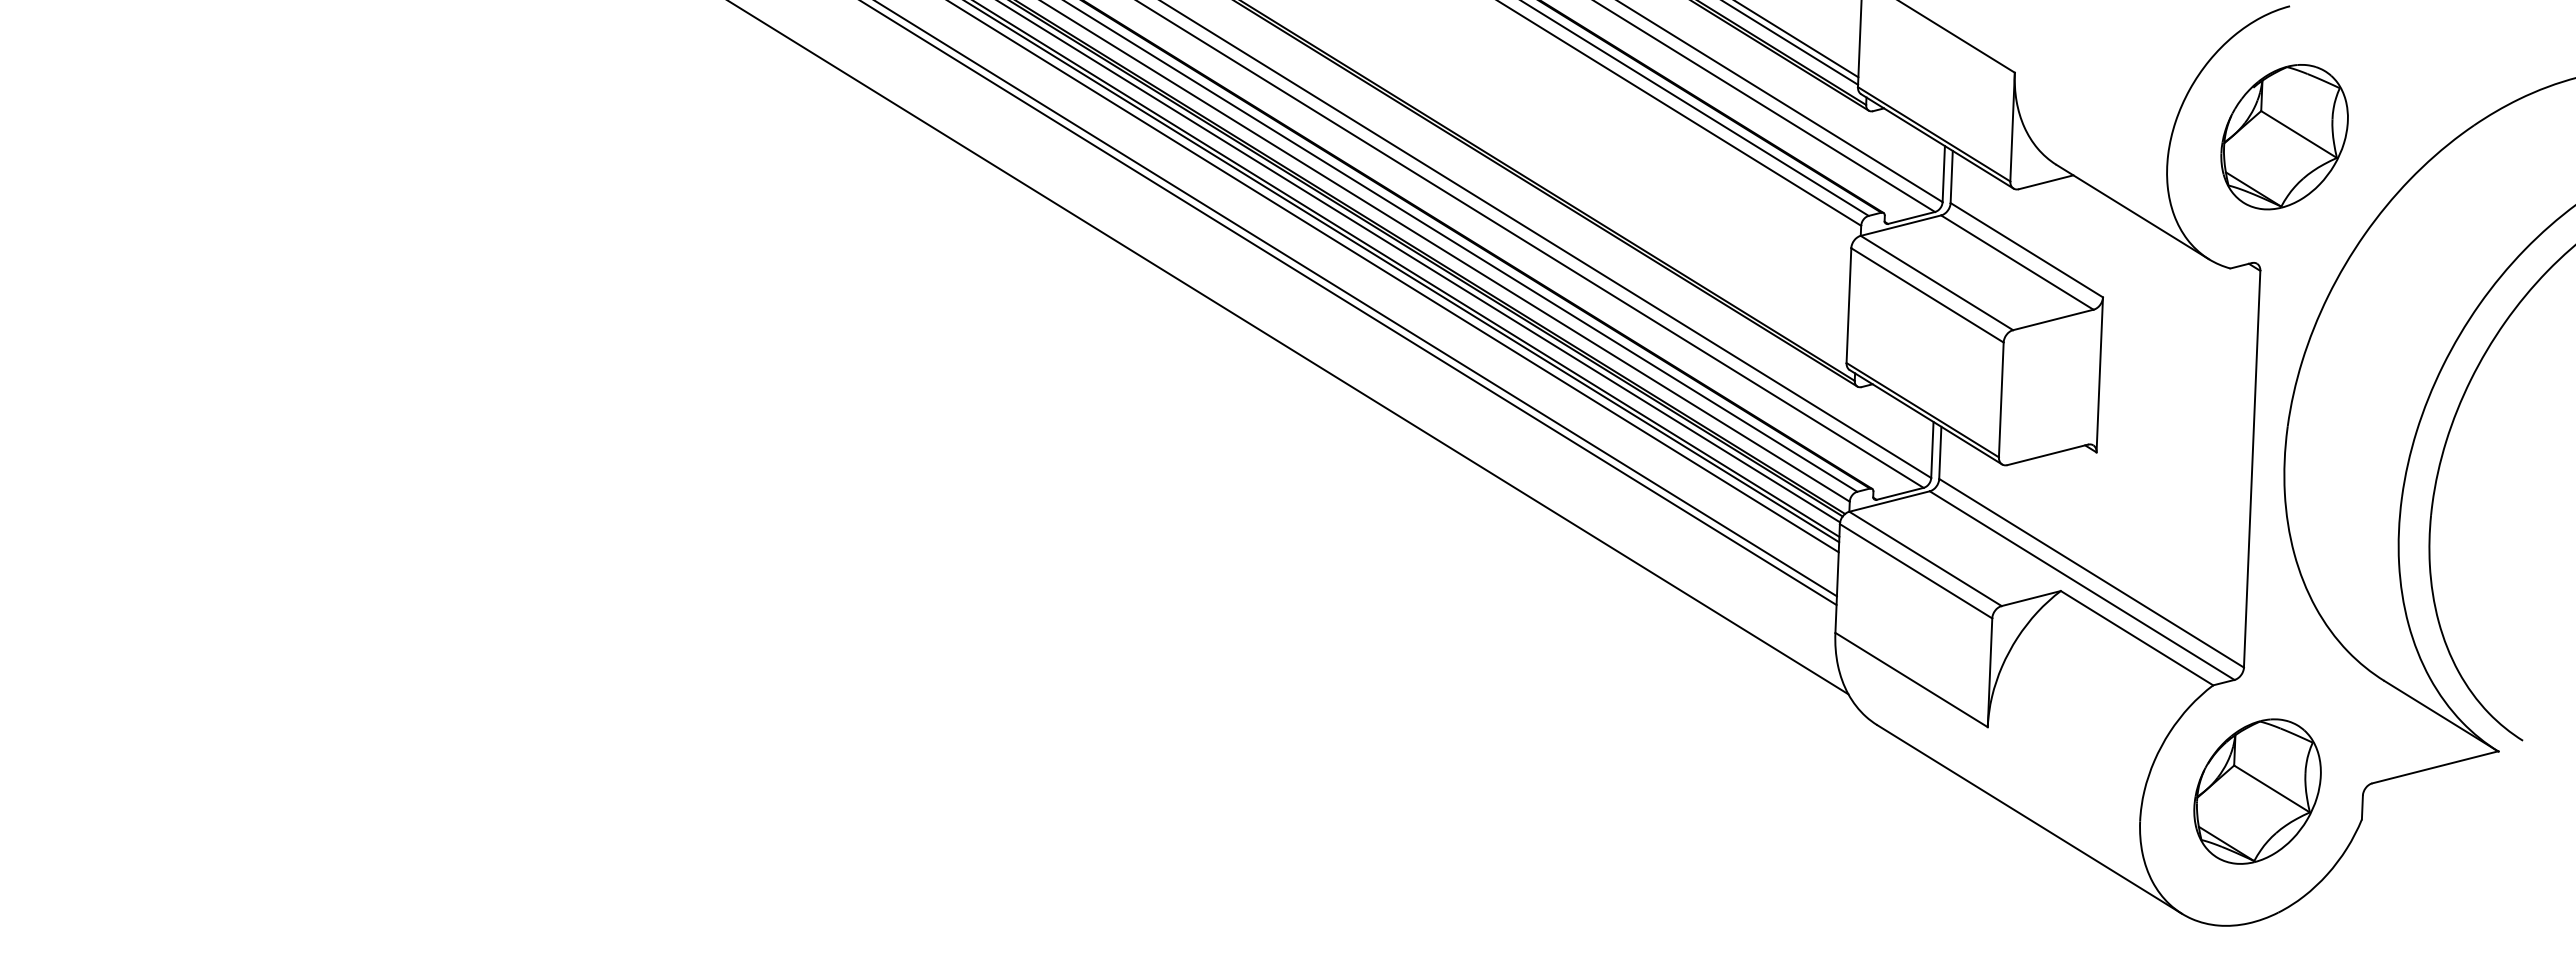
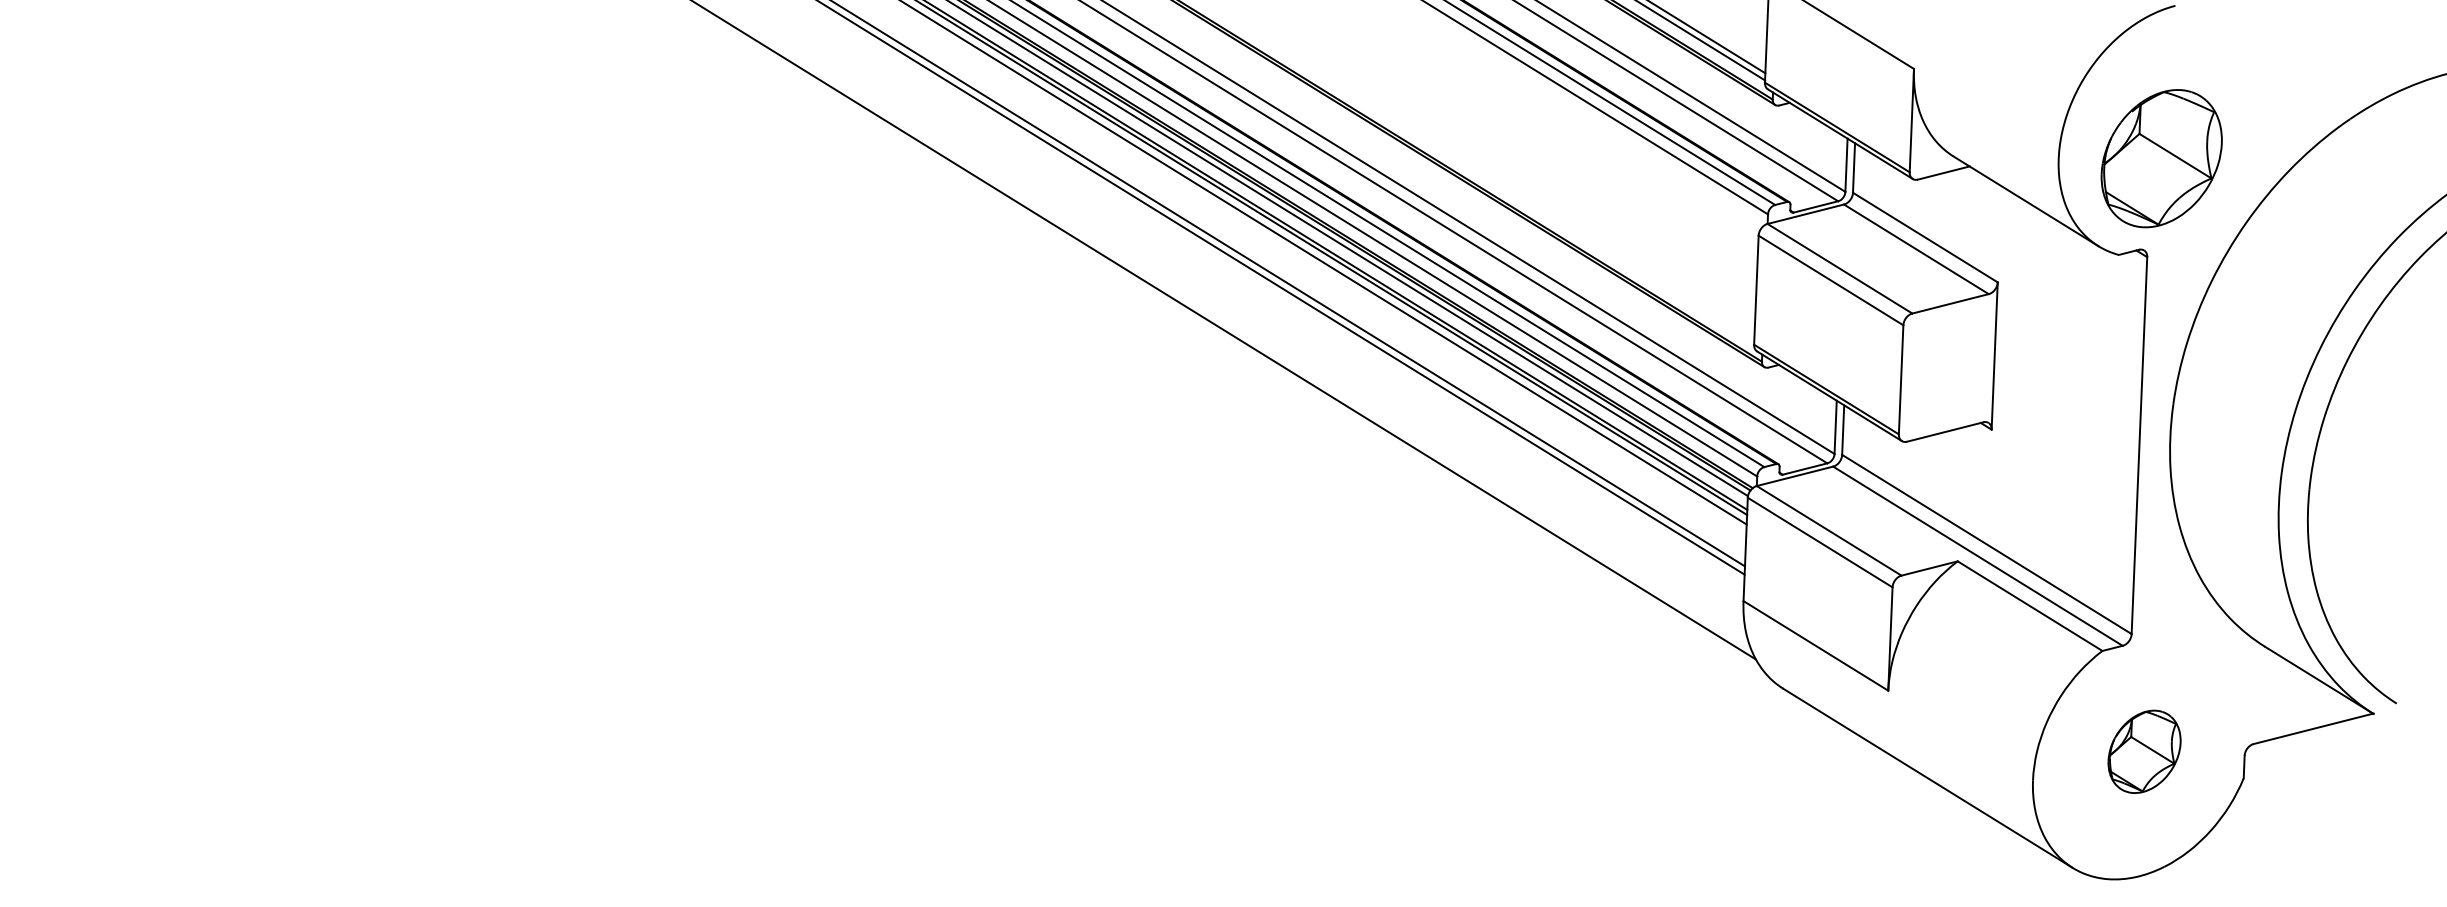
part: (2284, 137) -> (2161, 159), moved
part: (2257, 791) -> (2144, 751), size x0.6

